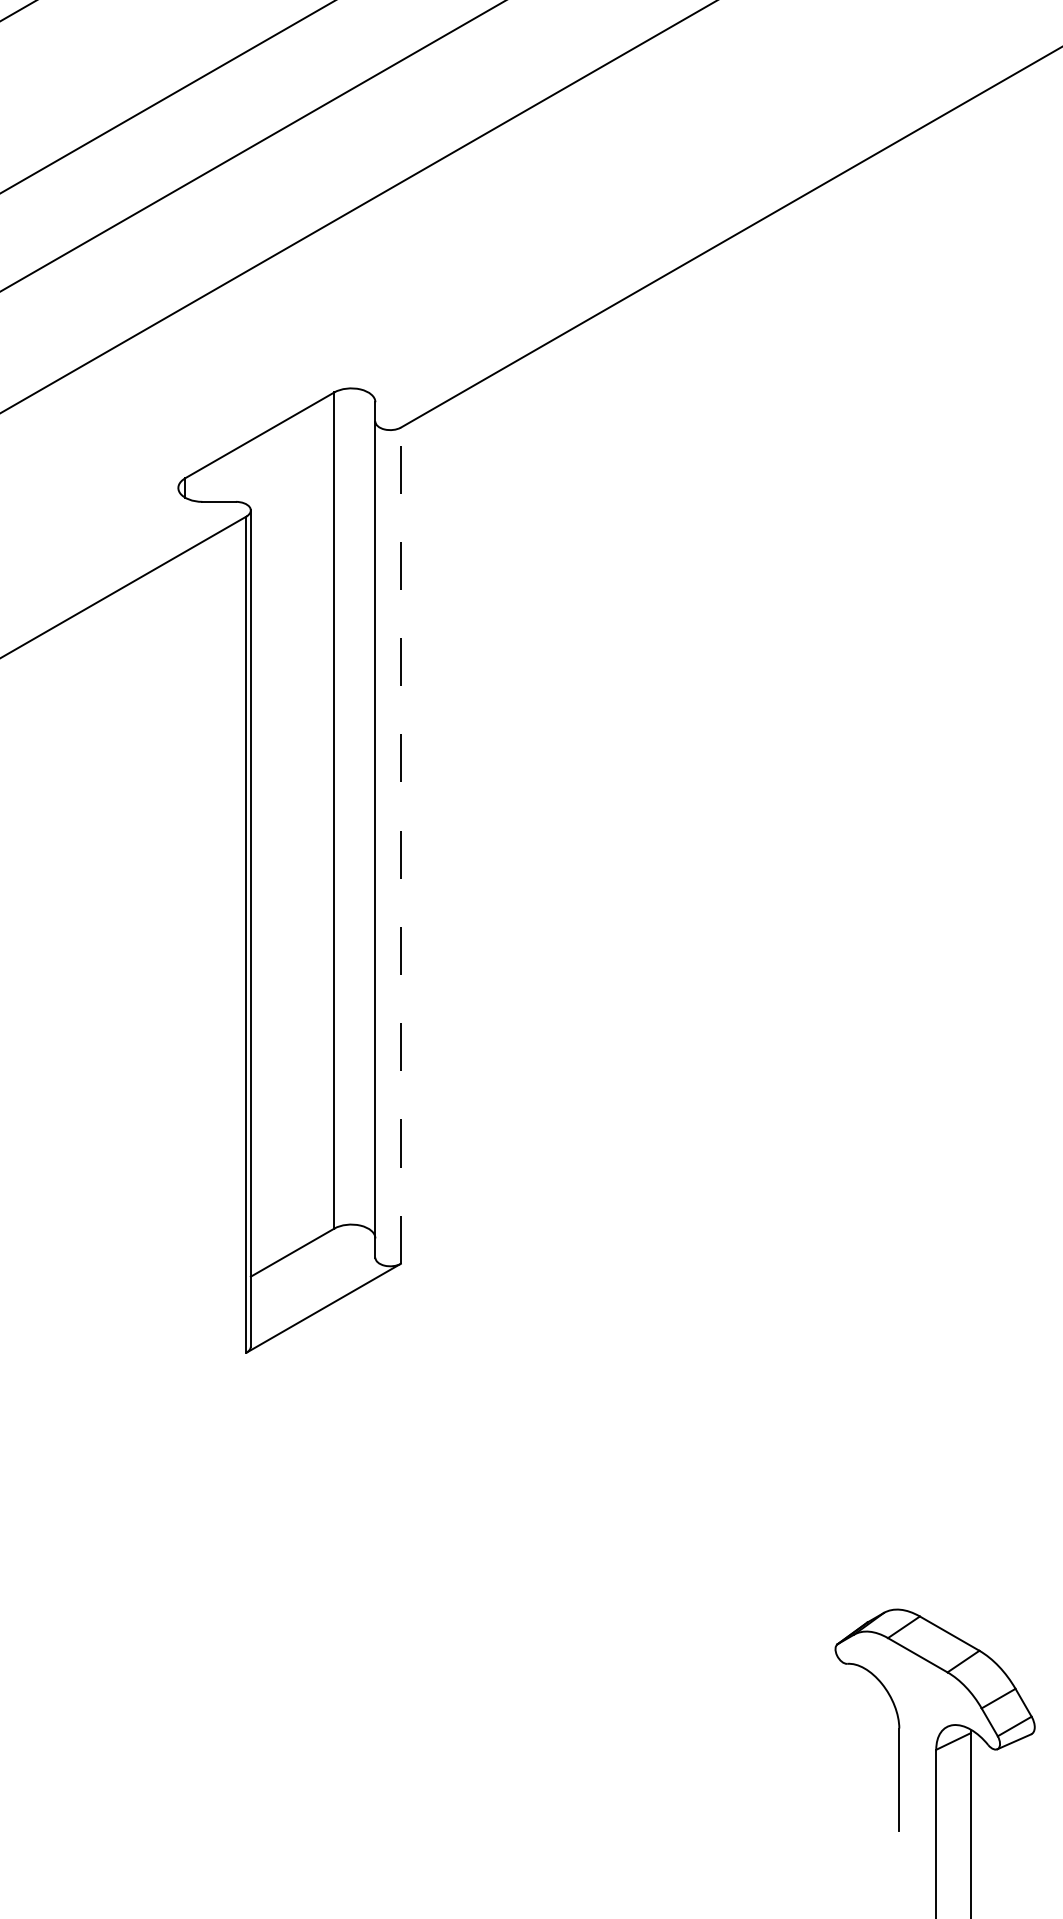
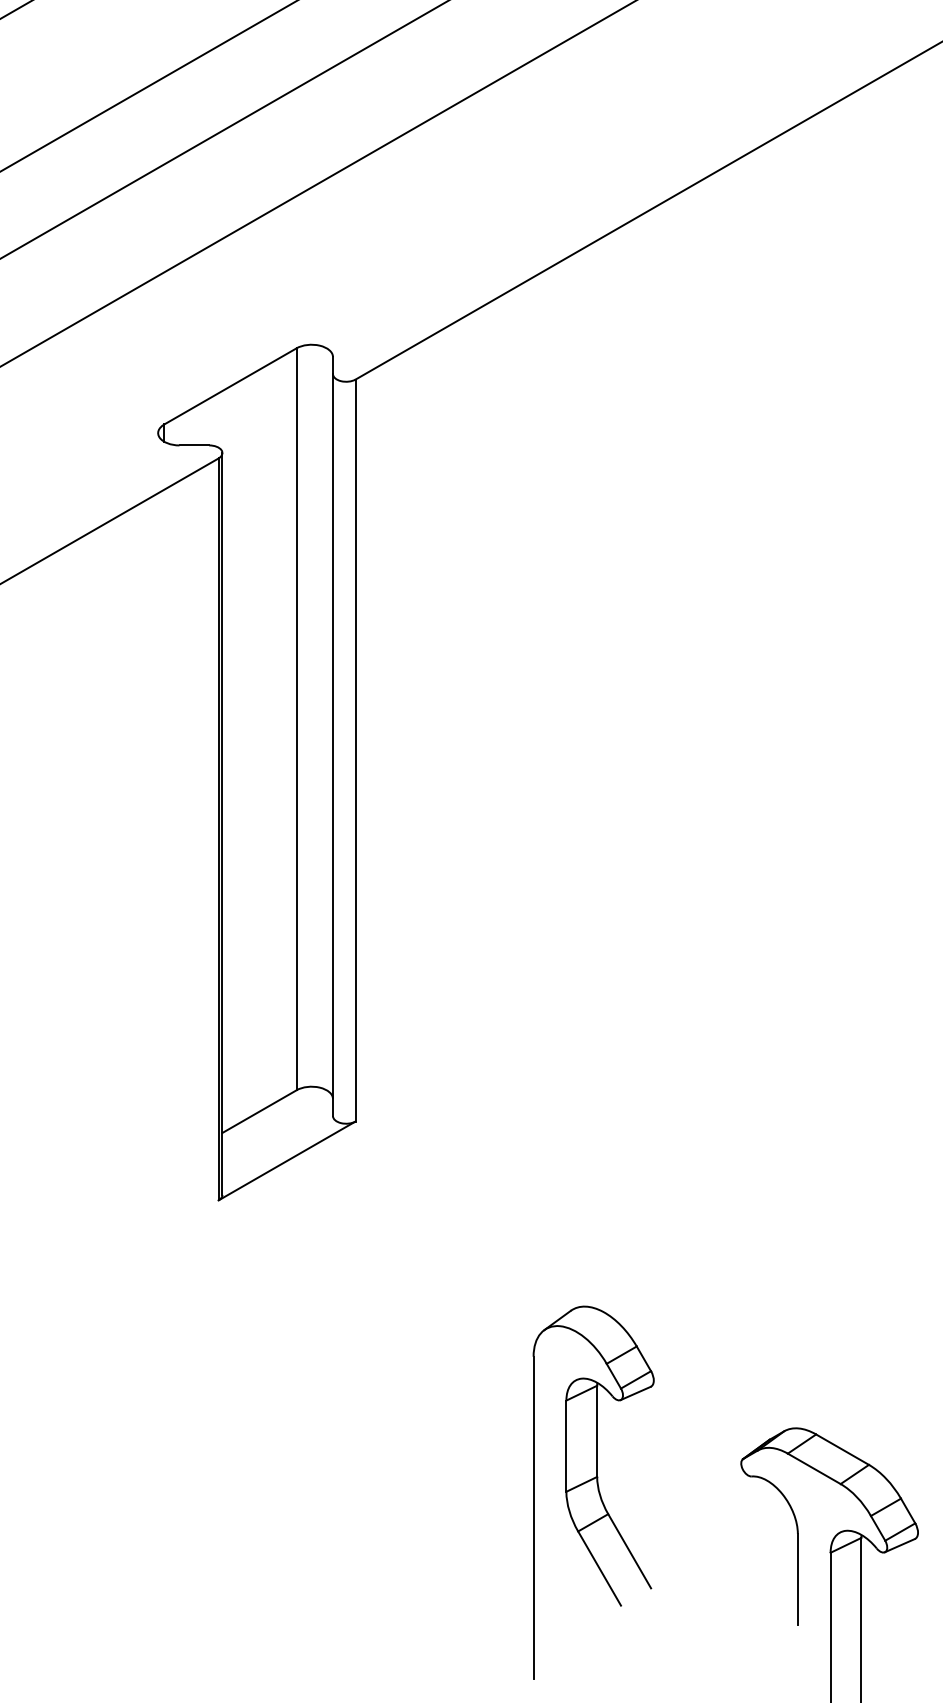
line: (400, 845) -> (355, 750), dashed -> solid
part: (668, 1681) -> (593, 1492), added

